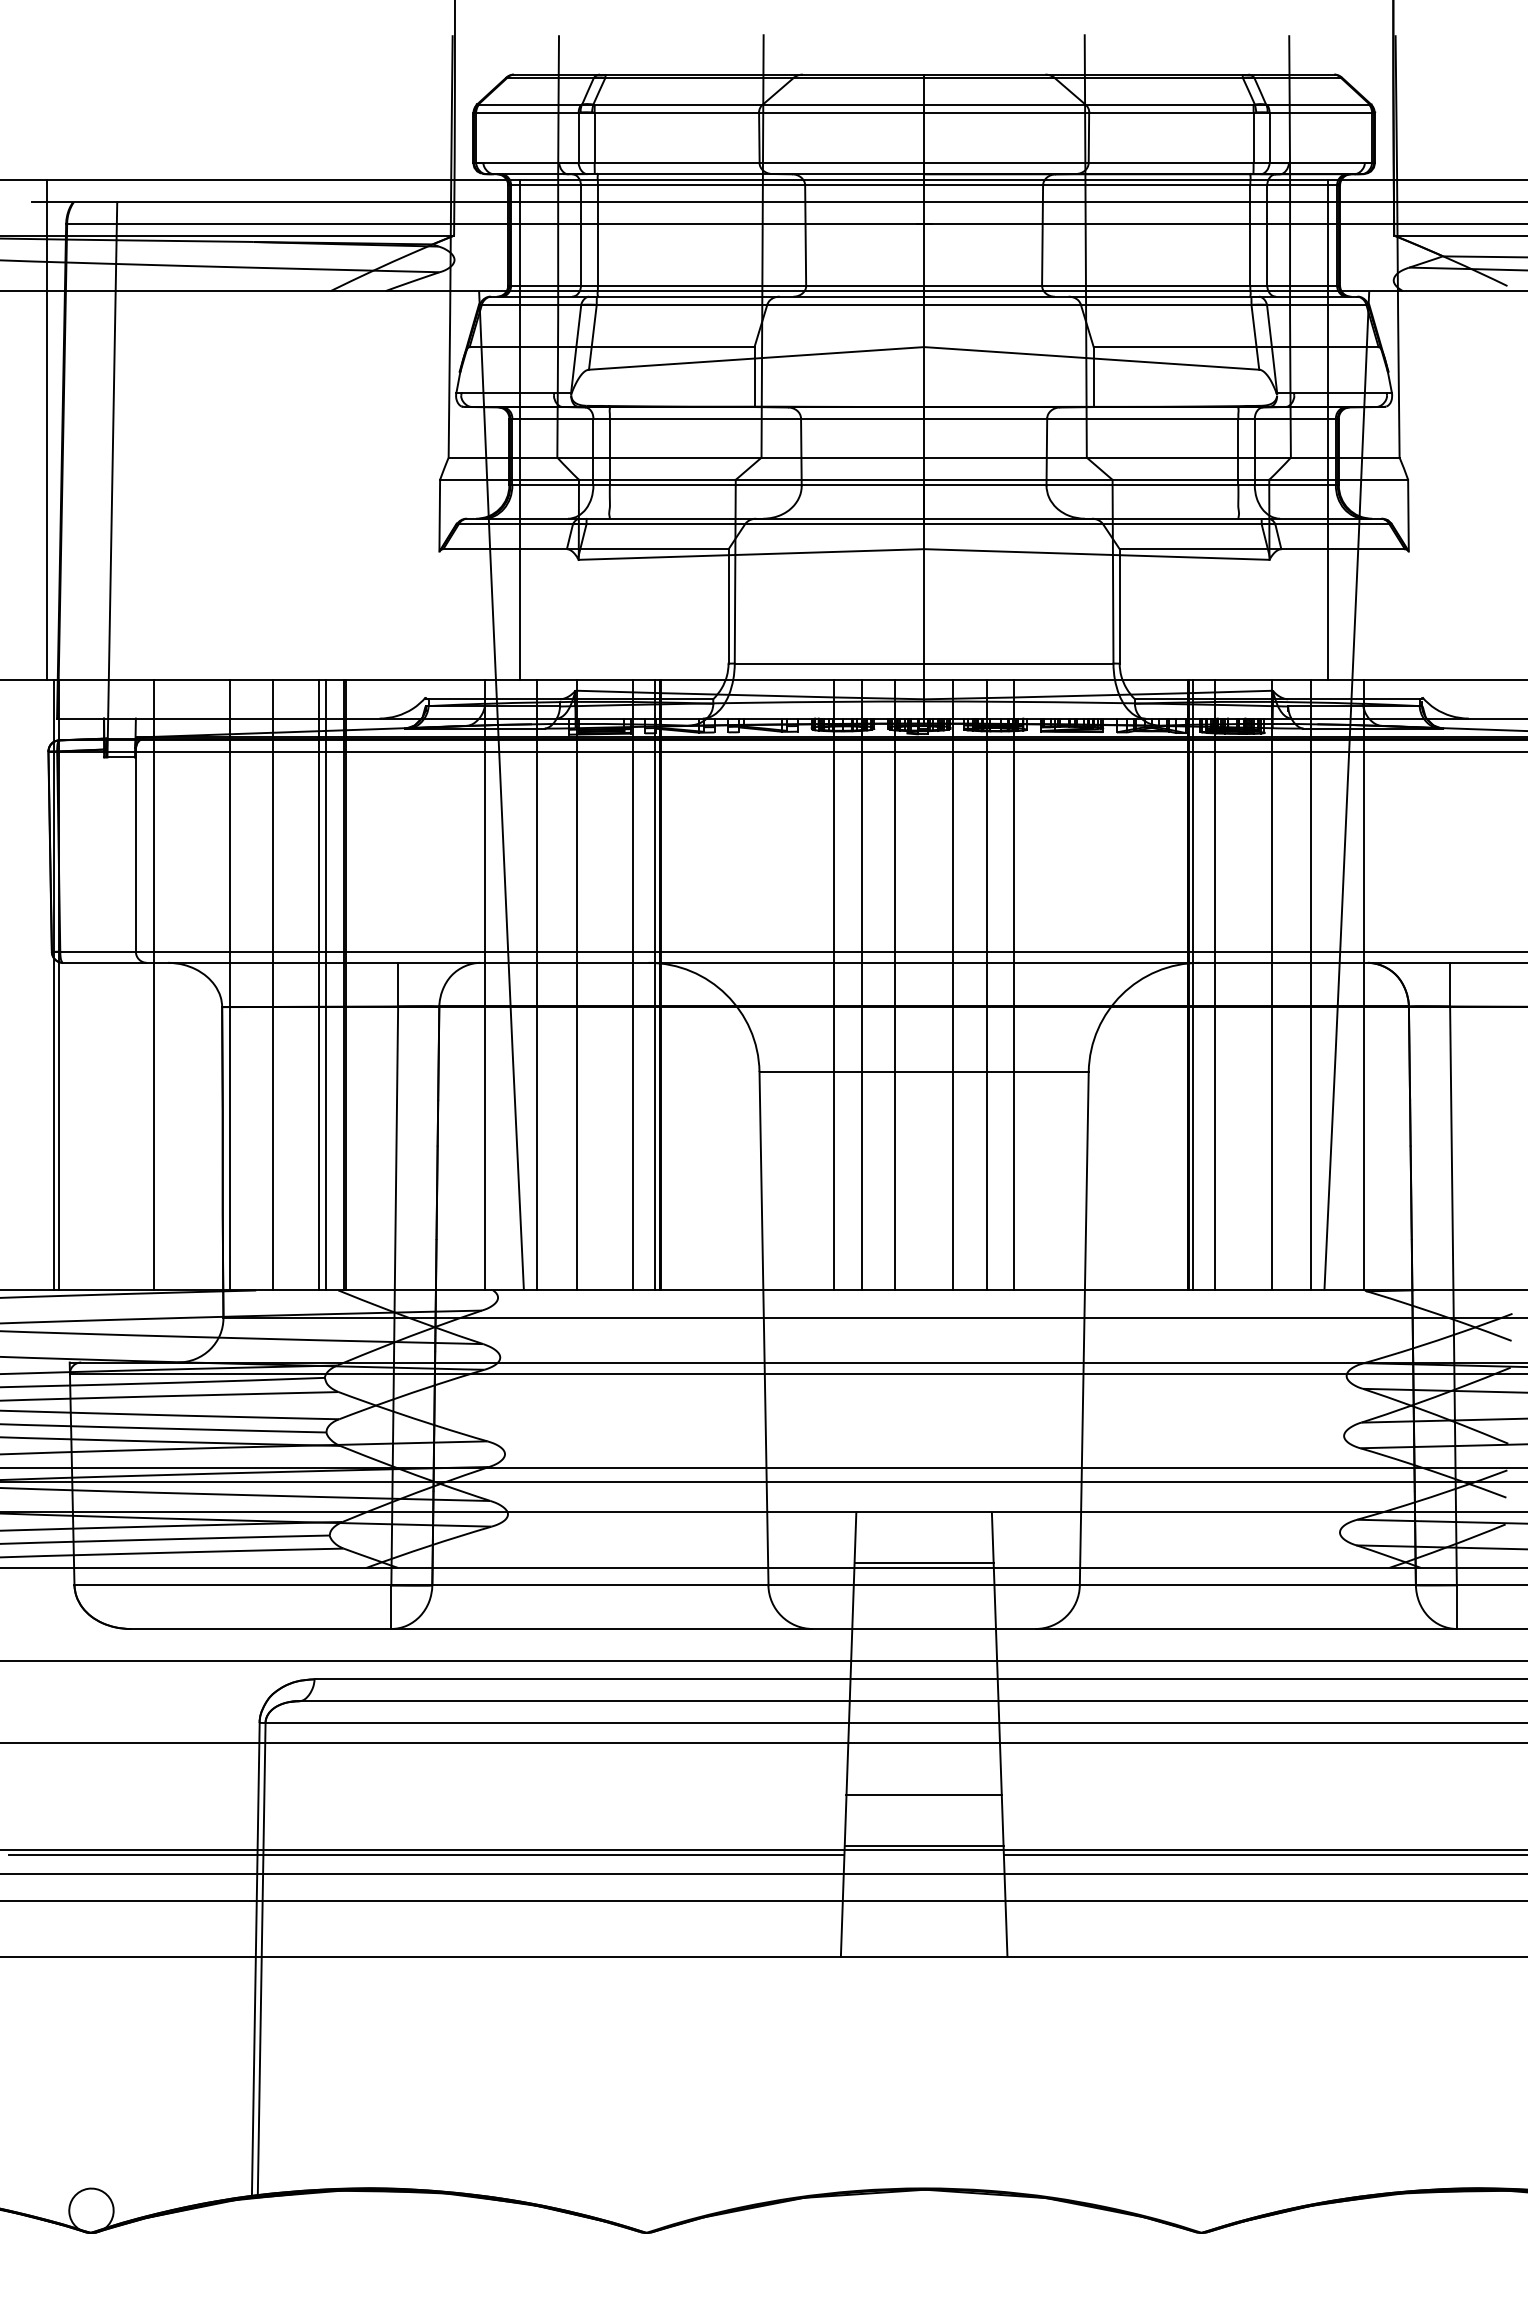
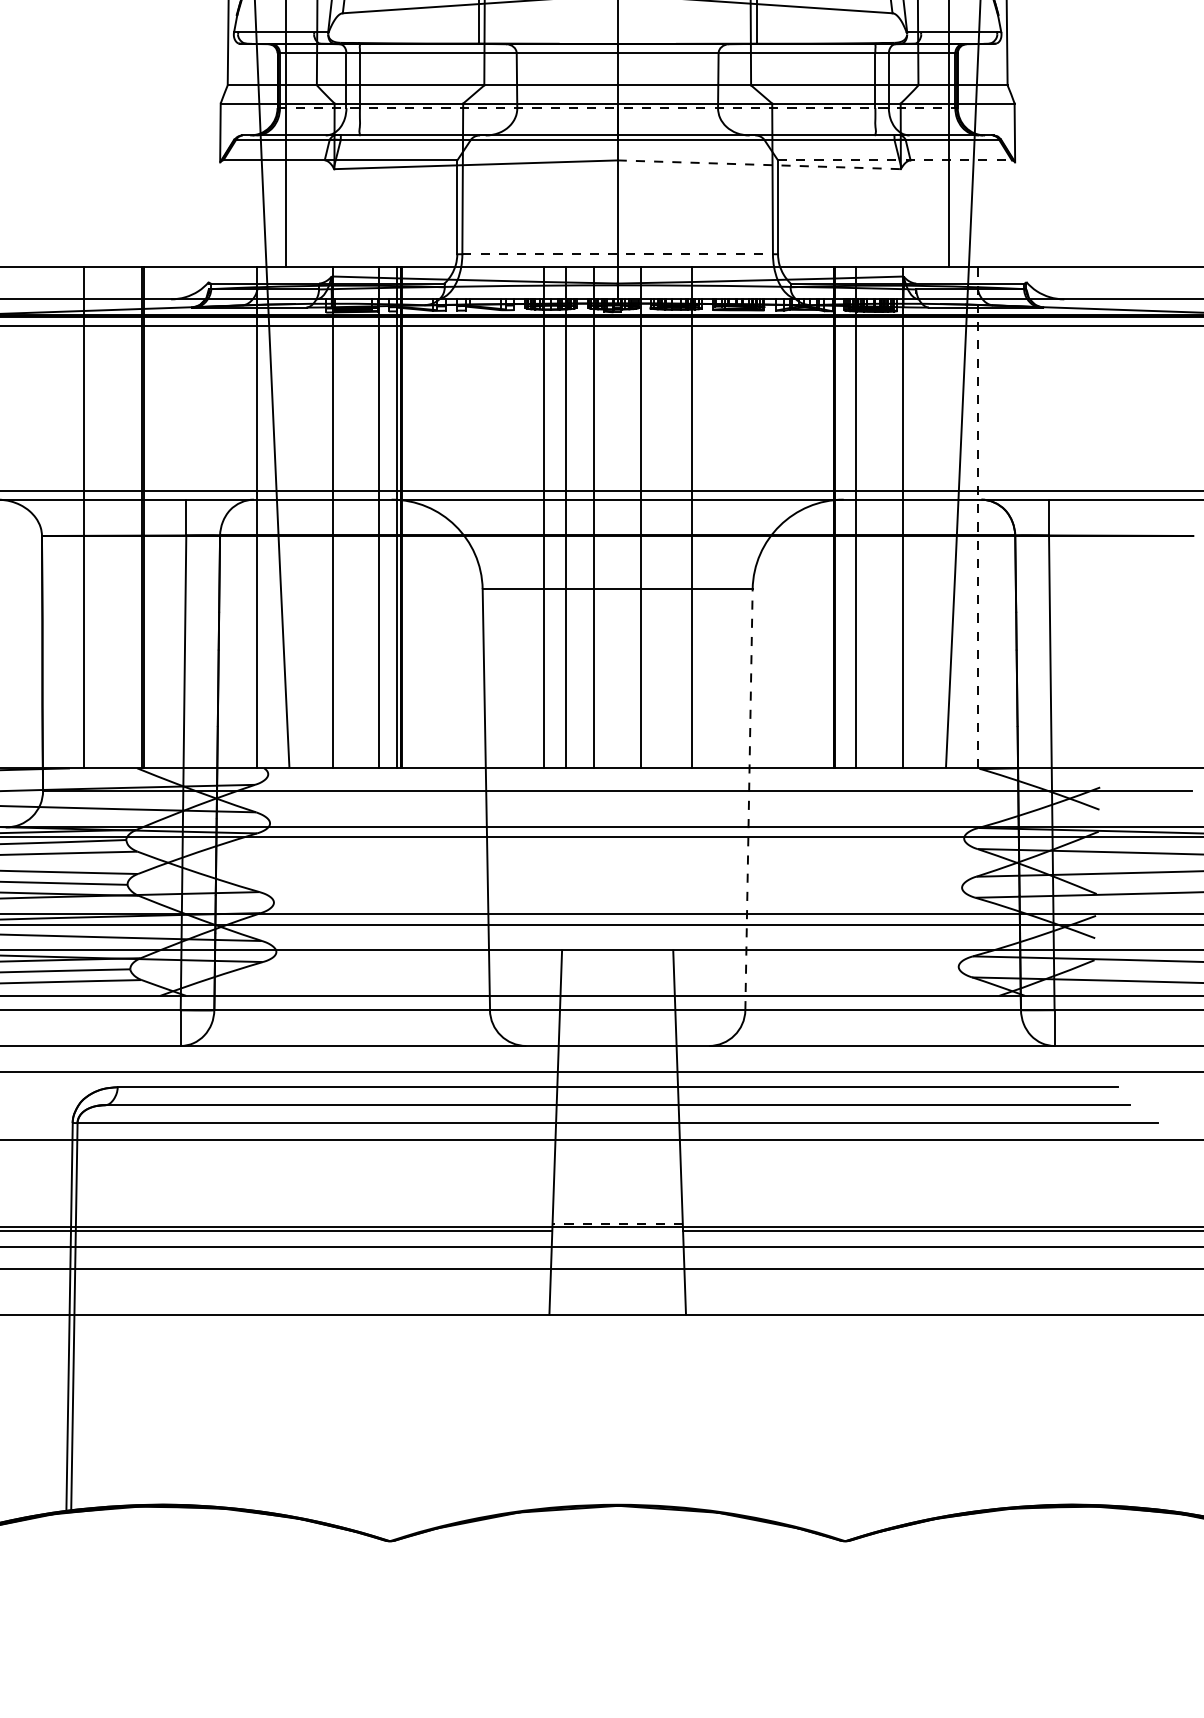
line: (924, 485) -> (617, 108), solid -> dashed
line: (1263, 549) -> (895, 160), solid -> dashed
line: (1096, 554) -> (759, 164), solid -> dashed
line: (924, 663) -> (617, 254), solid -> dashed
line: (229, 984) -> (48, 517), removed
line: (318, 984) -> (120, 517), removed
line: (325, 984) -> (126, 517), removed
line: (537, 984) -> (300, 517), removed
line: (986, 984) -> (668, 517), removed
line: (1192, 984) -> (837, 517), removed
line: (1311, 984) -> (935, 517), removed
line: (1363, 984) -> (977, 517), solid -> dashed
line: (1084, 1328) -> (749, 799), solid -> dashed
line: (923, 1563) -> (617, 992), removed
line: (923, 1794) -> (617, 1181), removed
line: (923, 1845) -> (617, 1223), solid -> dashed

